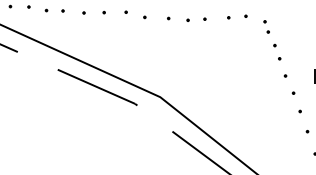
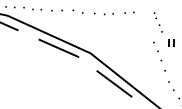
part: (270, 40) -> (157, 22), moved

